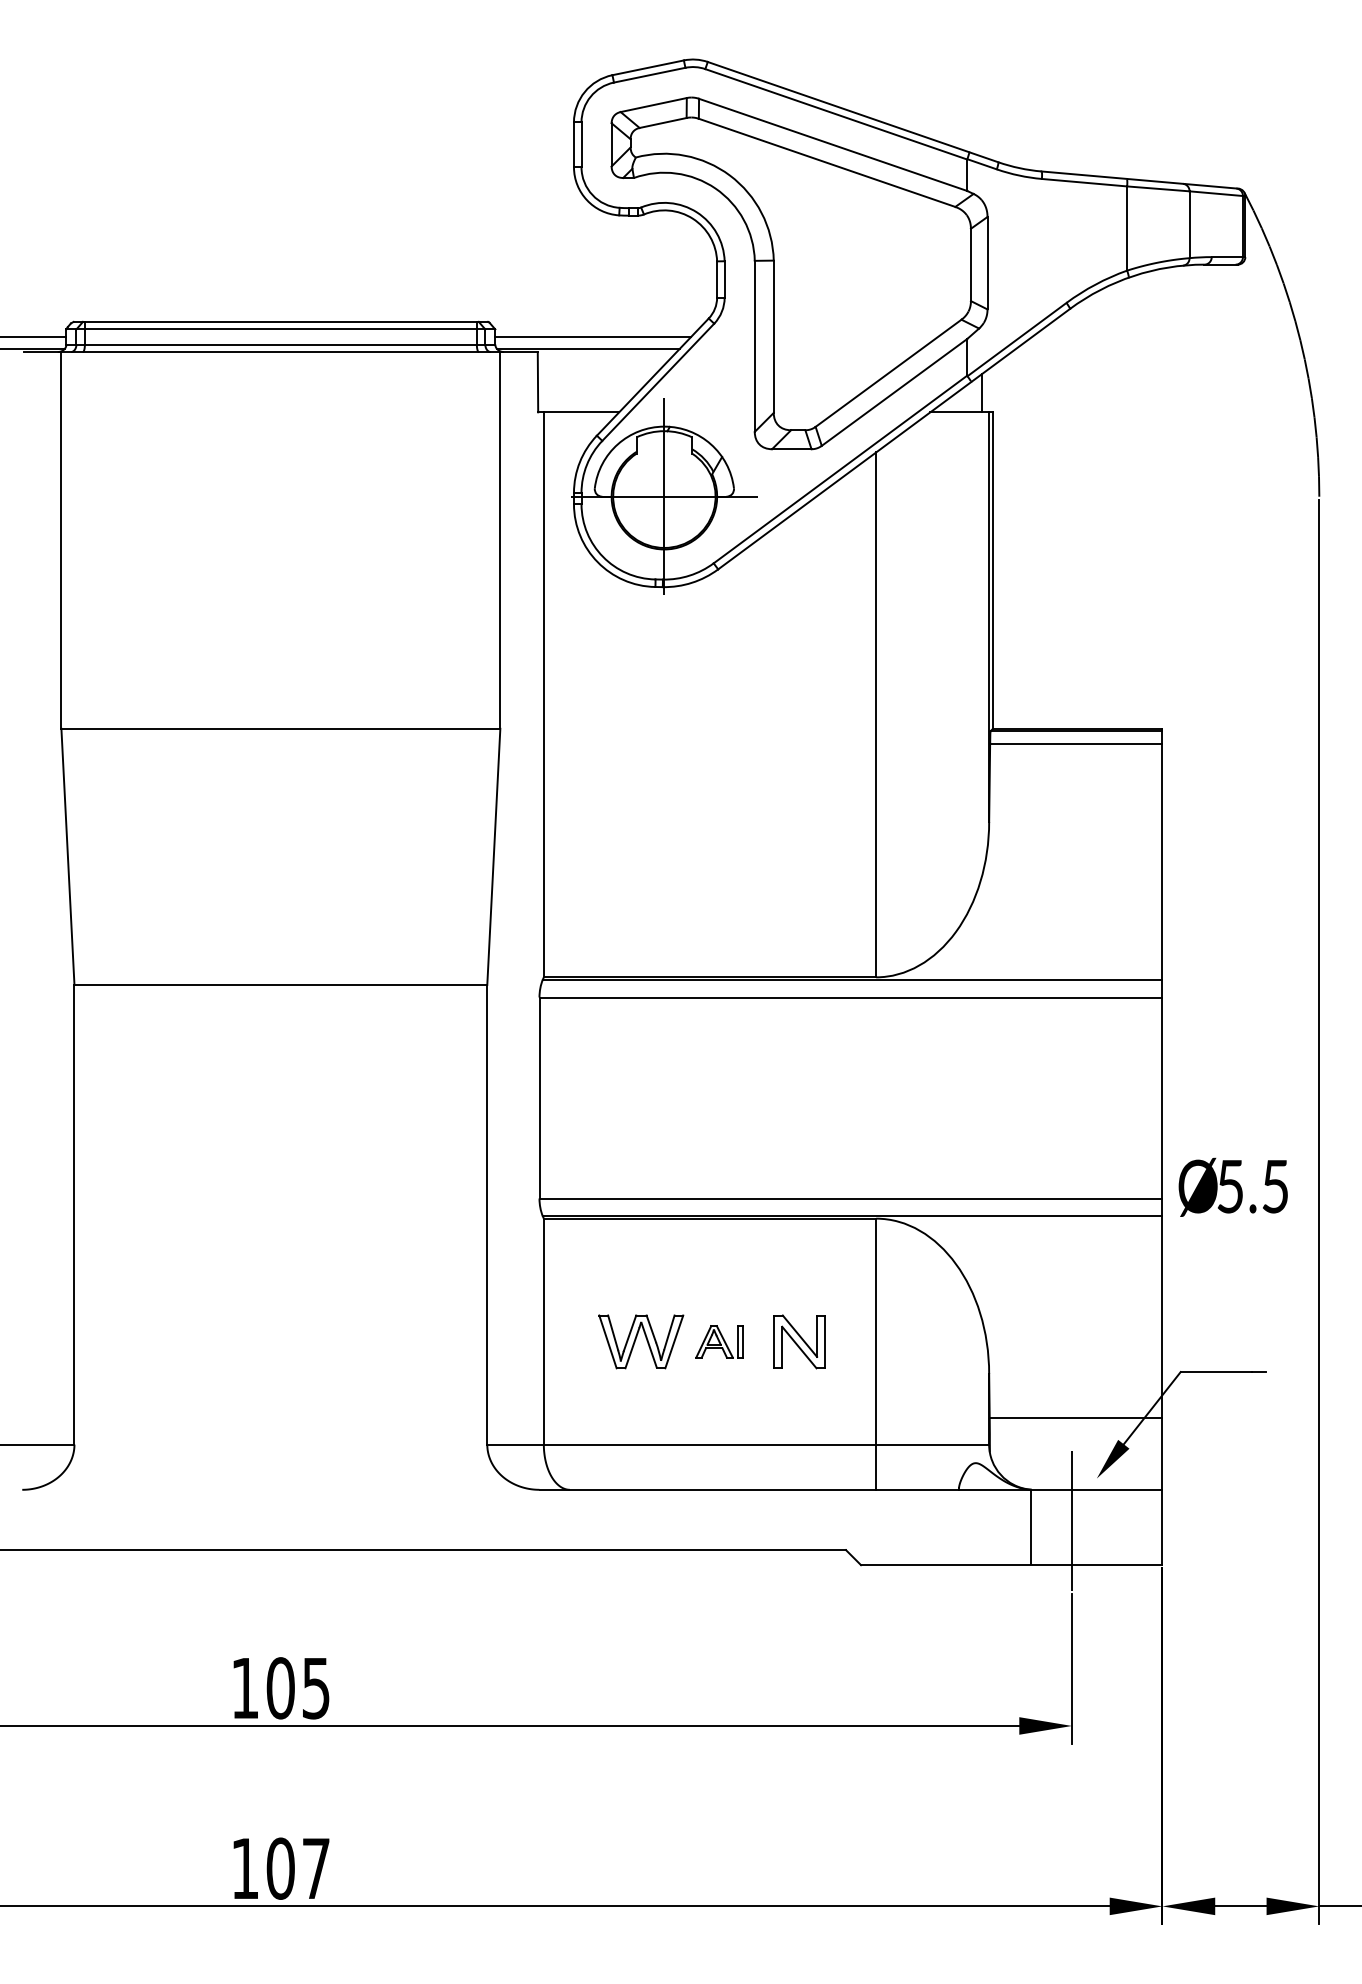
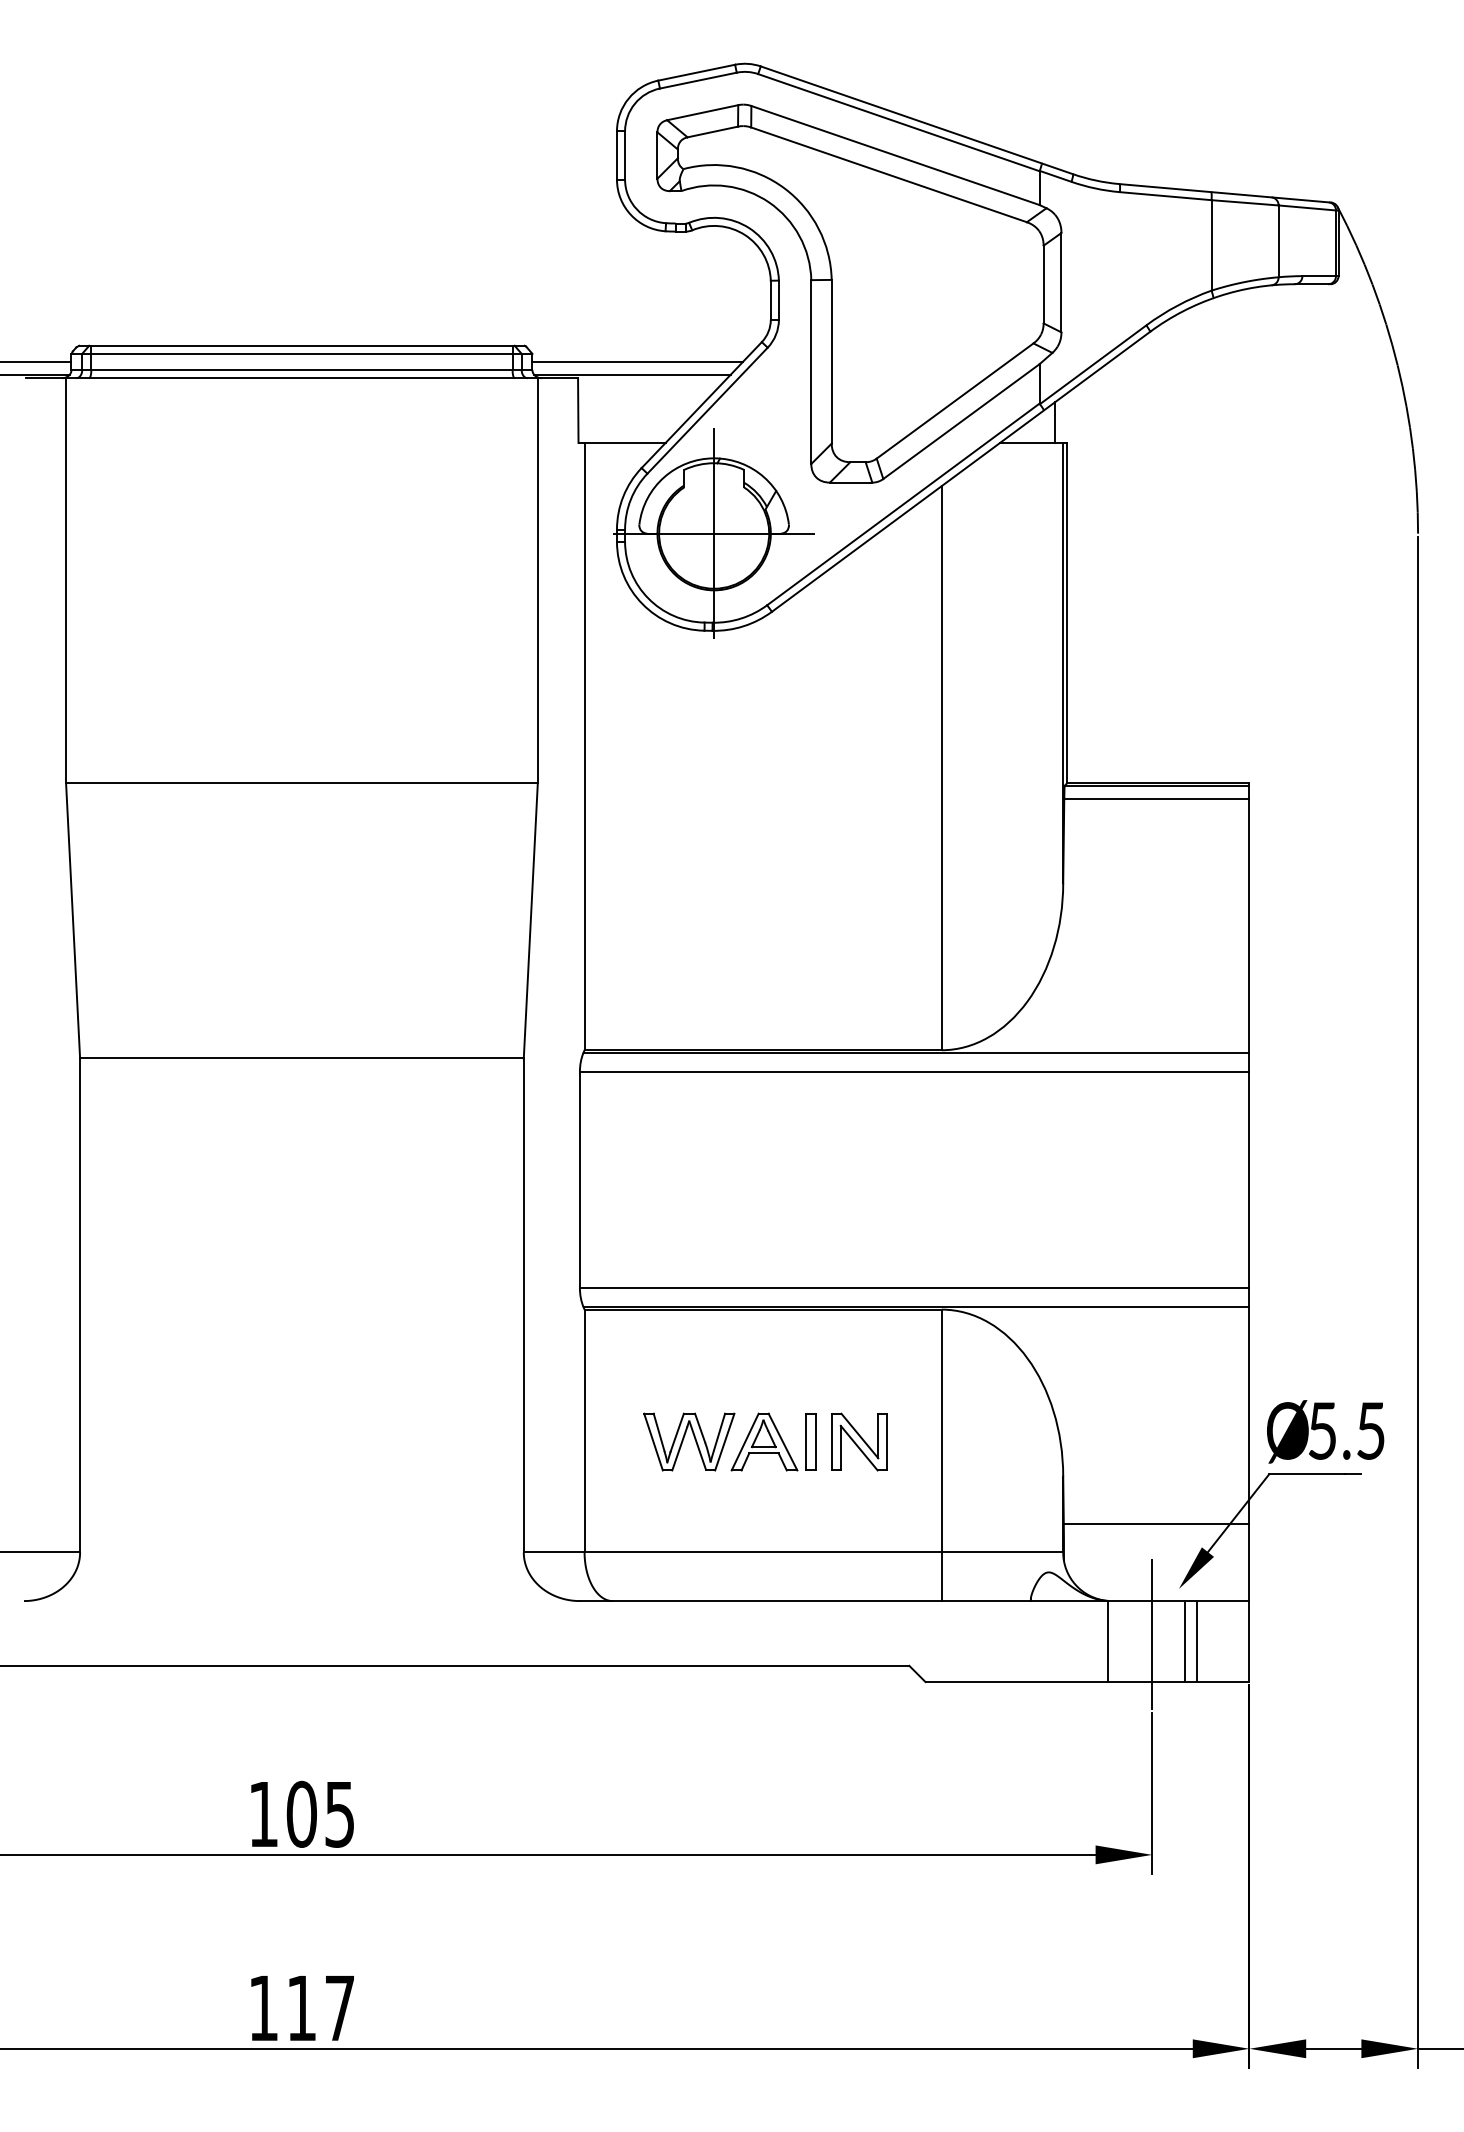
text: (1232, 1186) -> (1324, 1430), moved
part: (719, 1341) -> (773, 1441), size x1.67
line: (1102, 1527) -> (1185, 1641), added
line: (1113, 1527) -> (1196, 1641), added
text: (280, 1868) -> (301, 2008), 107 -> 117

